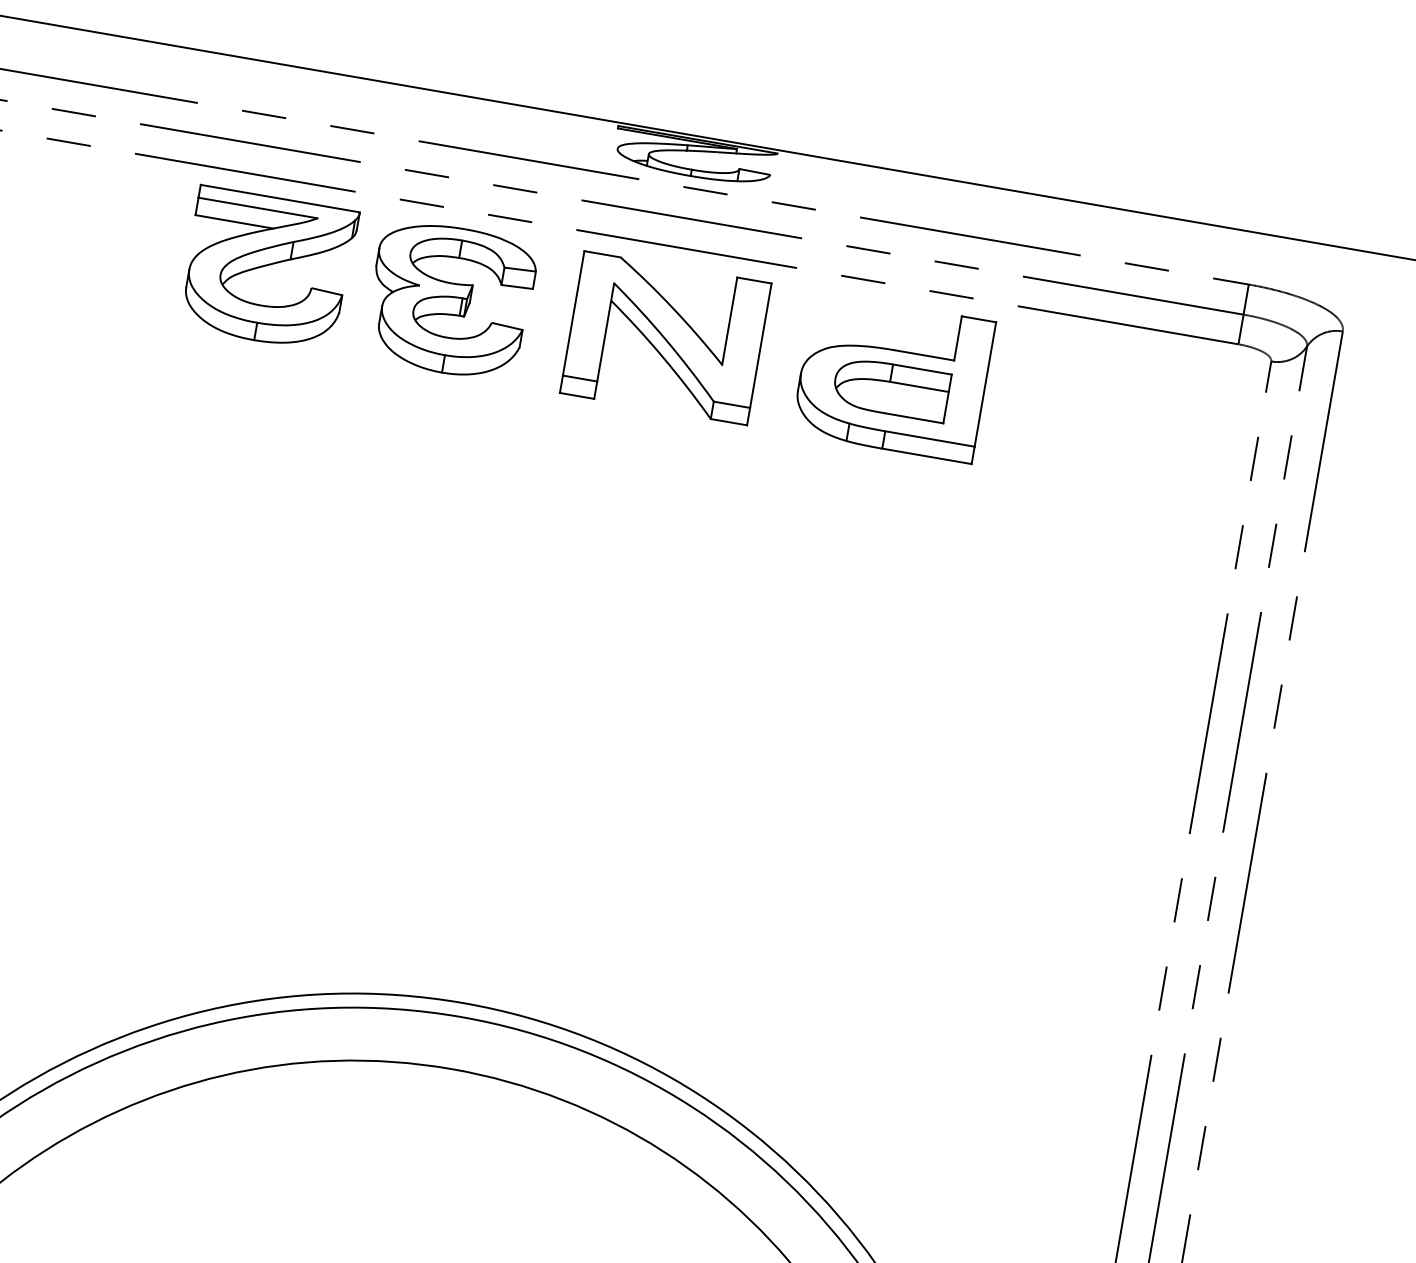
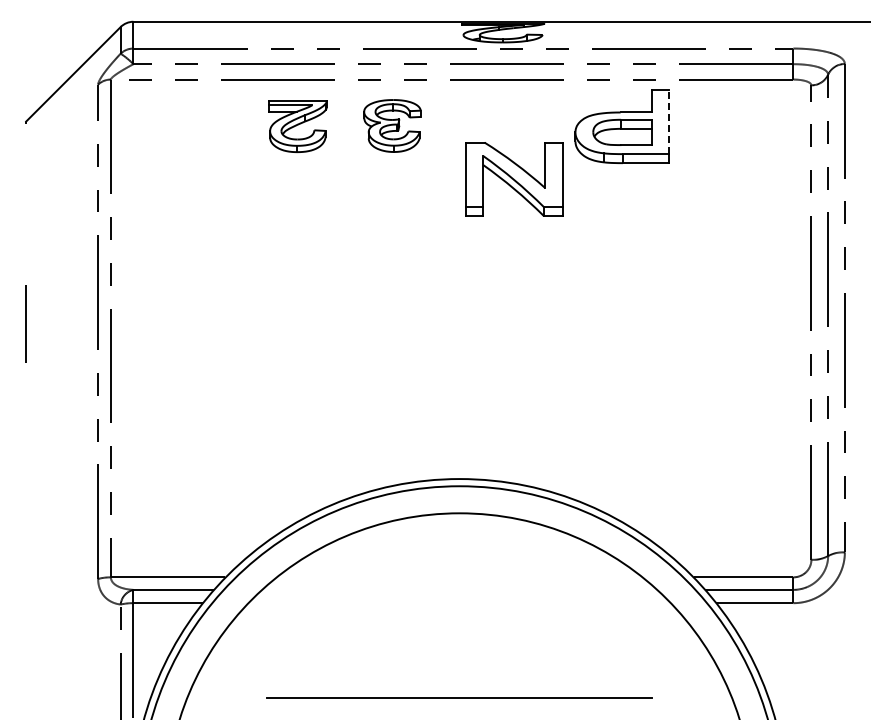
part: (267, 269) -> (297, 126), size x0.7
part: (450, 299) -> (392, 125), size x0.7
part: (666, 338) -> (514, 179), moved
line: (985, 383) -> (669, 121), solid -> dashed

